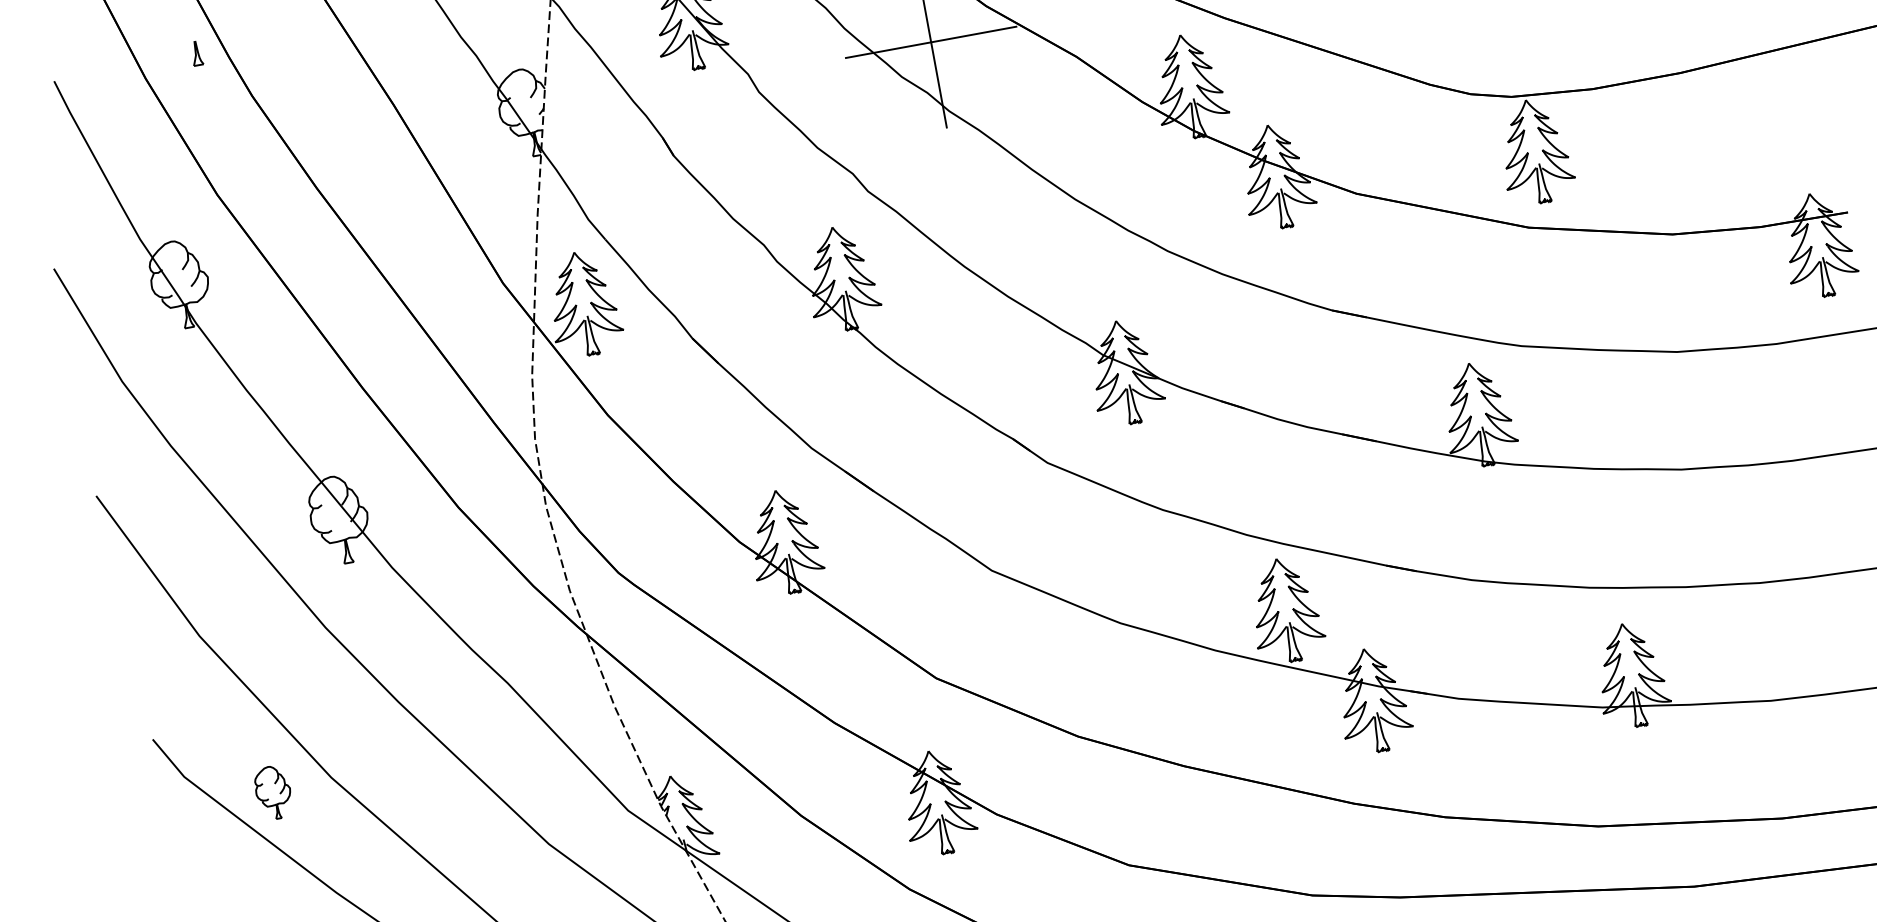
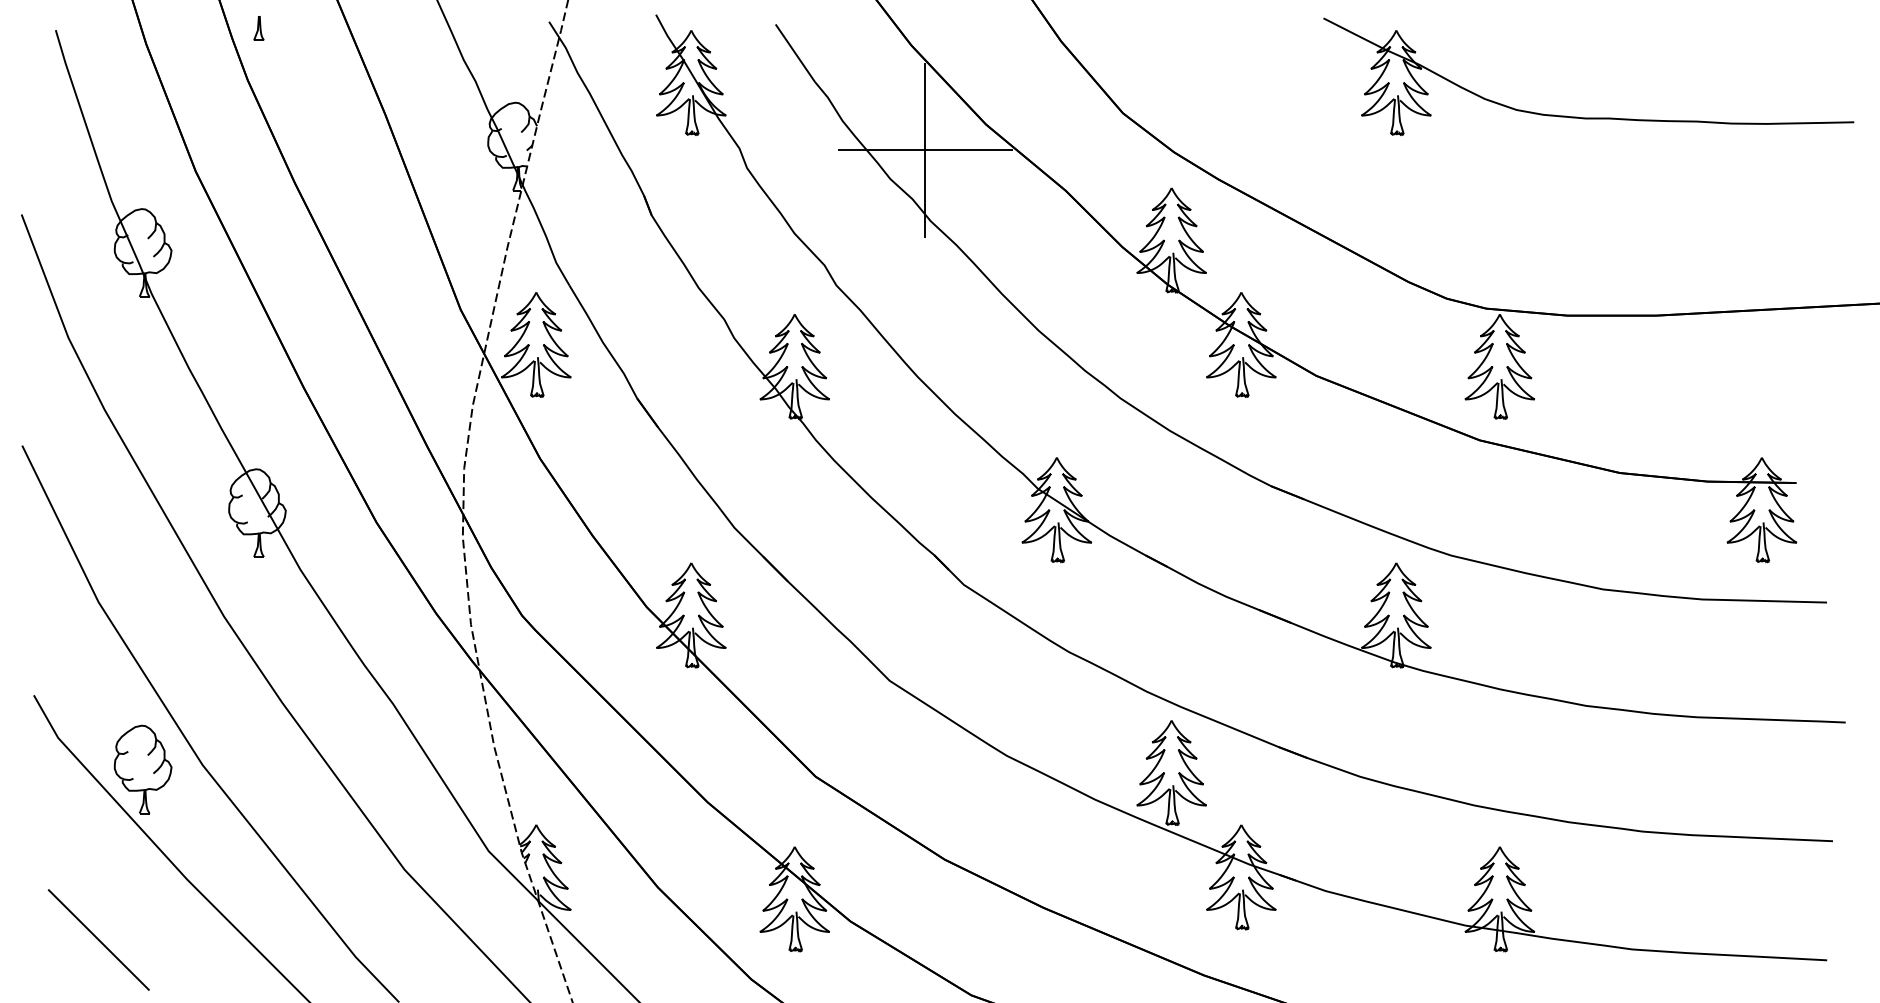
part: (196, 53) -> (258, 28), moved
part: (272, 792) -> (142, 769), size x1.67

